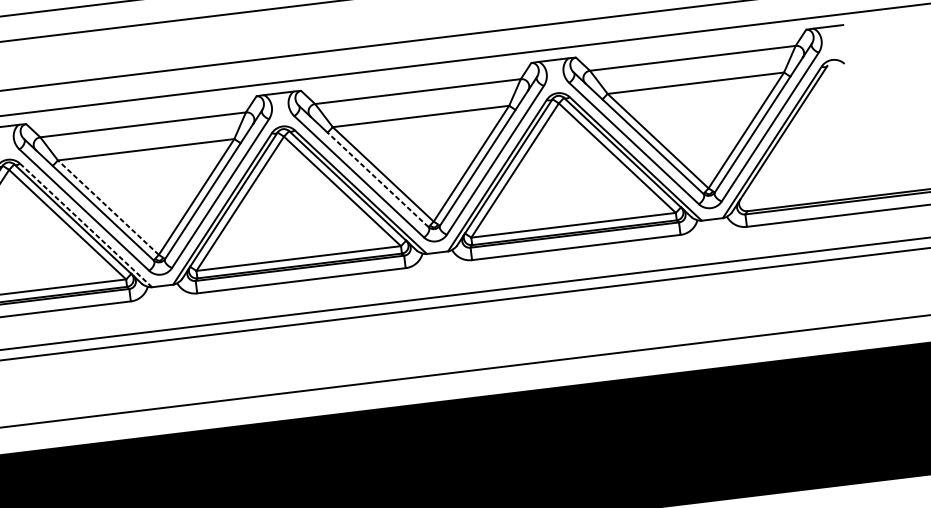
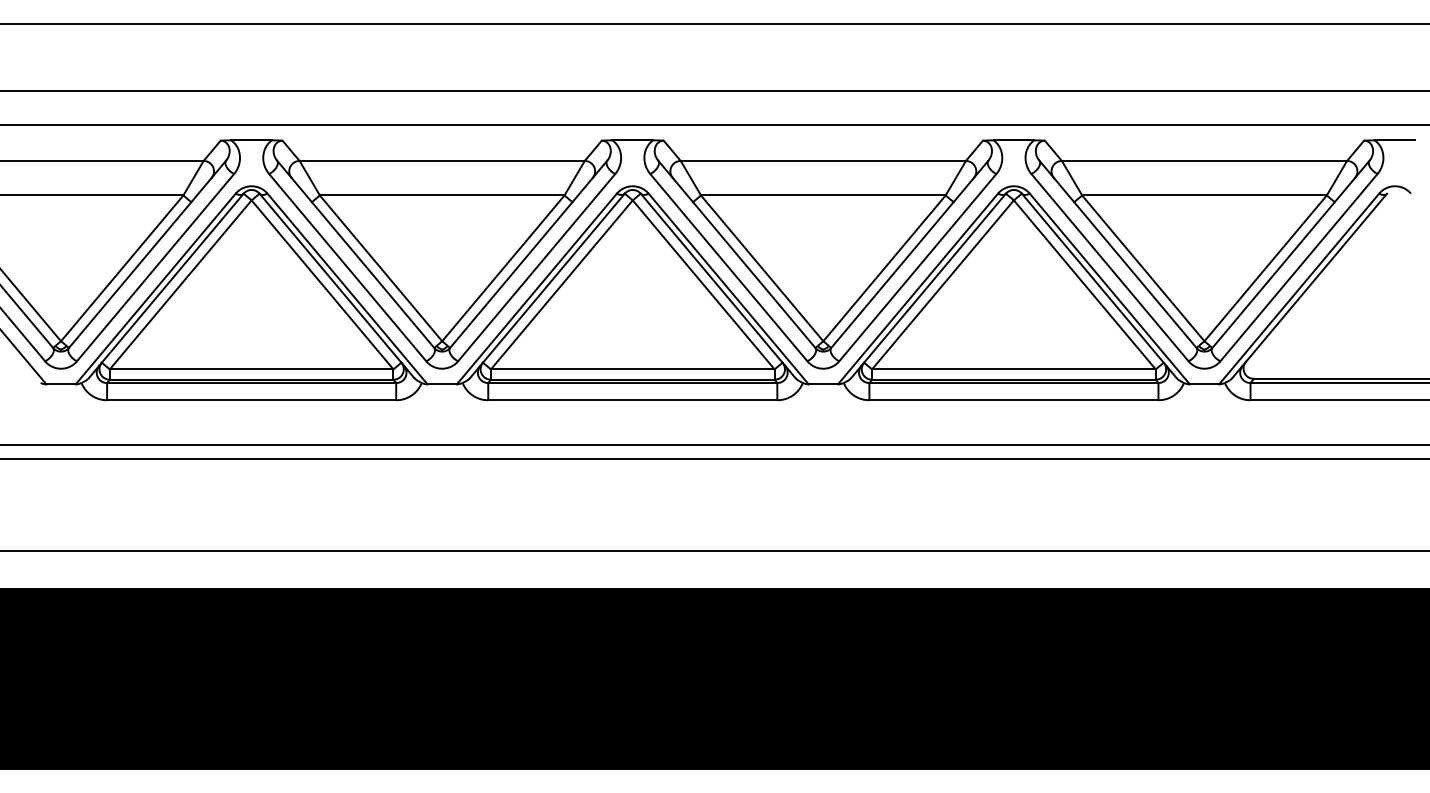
line: (377, 179) -> (753, 274), dashed -> solid
line: (108, 207) -> (380, 268), dashed -> solid
line: (86, 225) -> (347, 289), dashed -> solid

